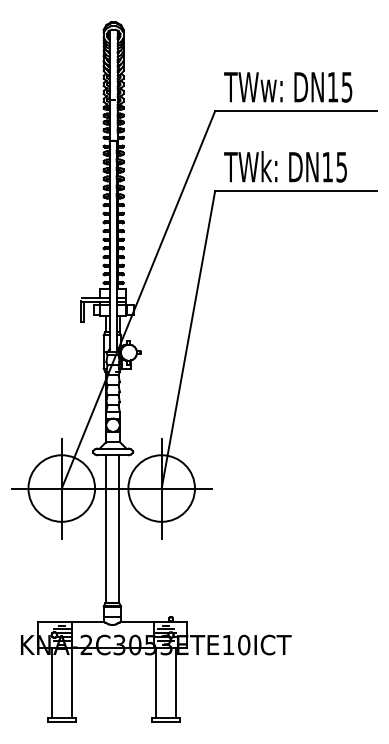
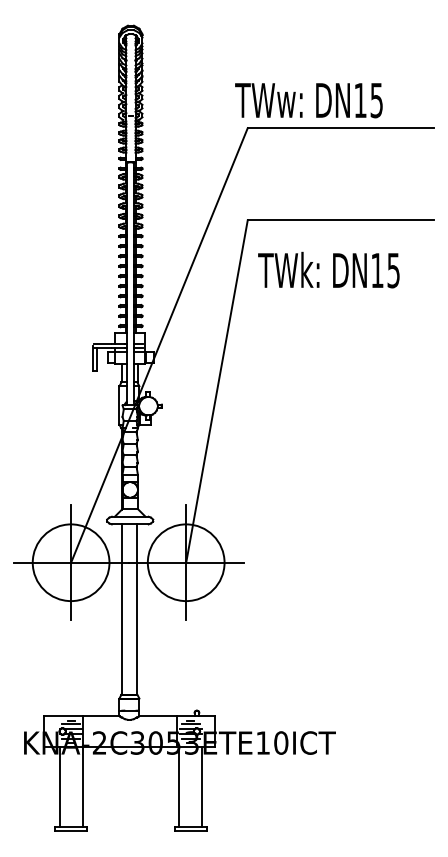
text: (287, 87) -> (308, 100), moved
text: (285, 166) -> (328, 269), moved

